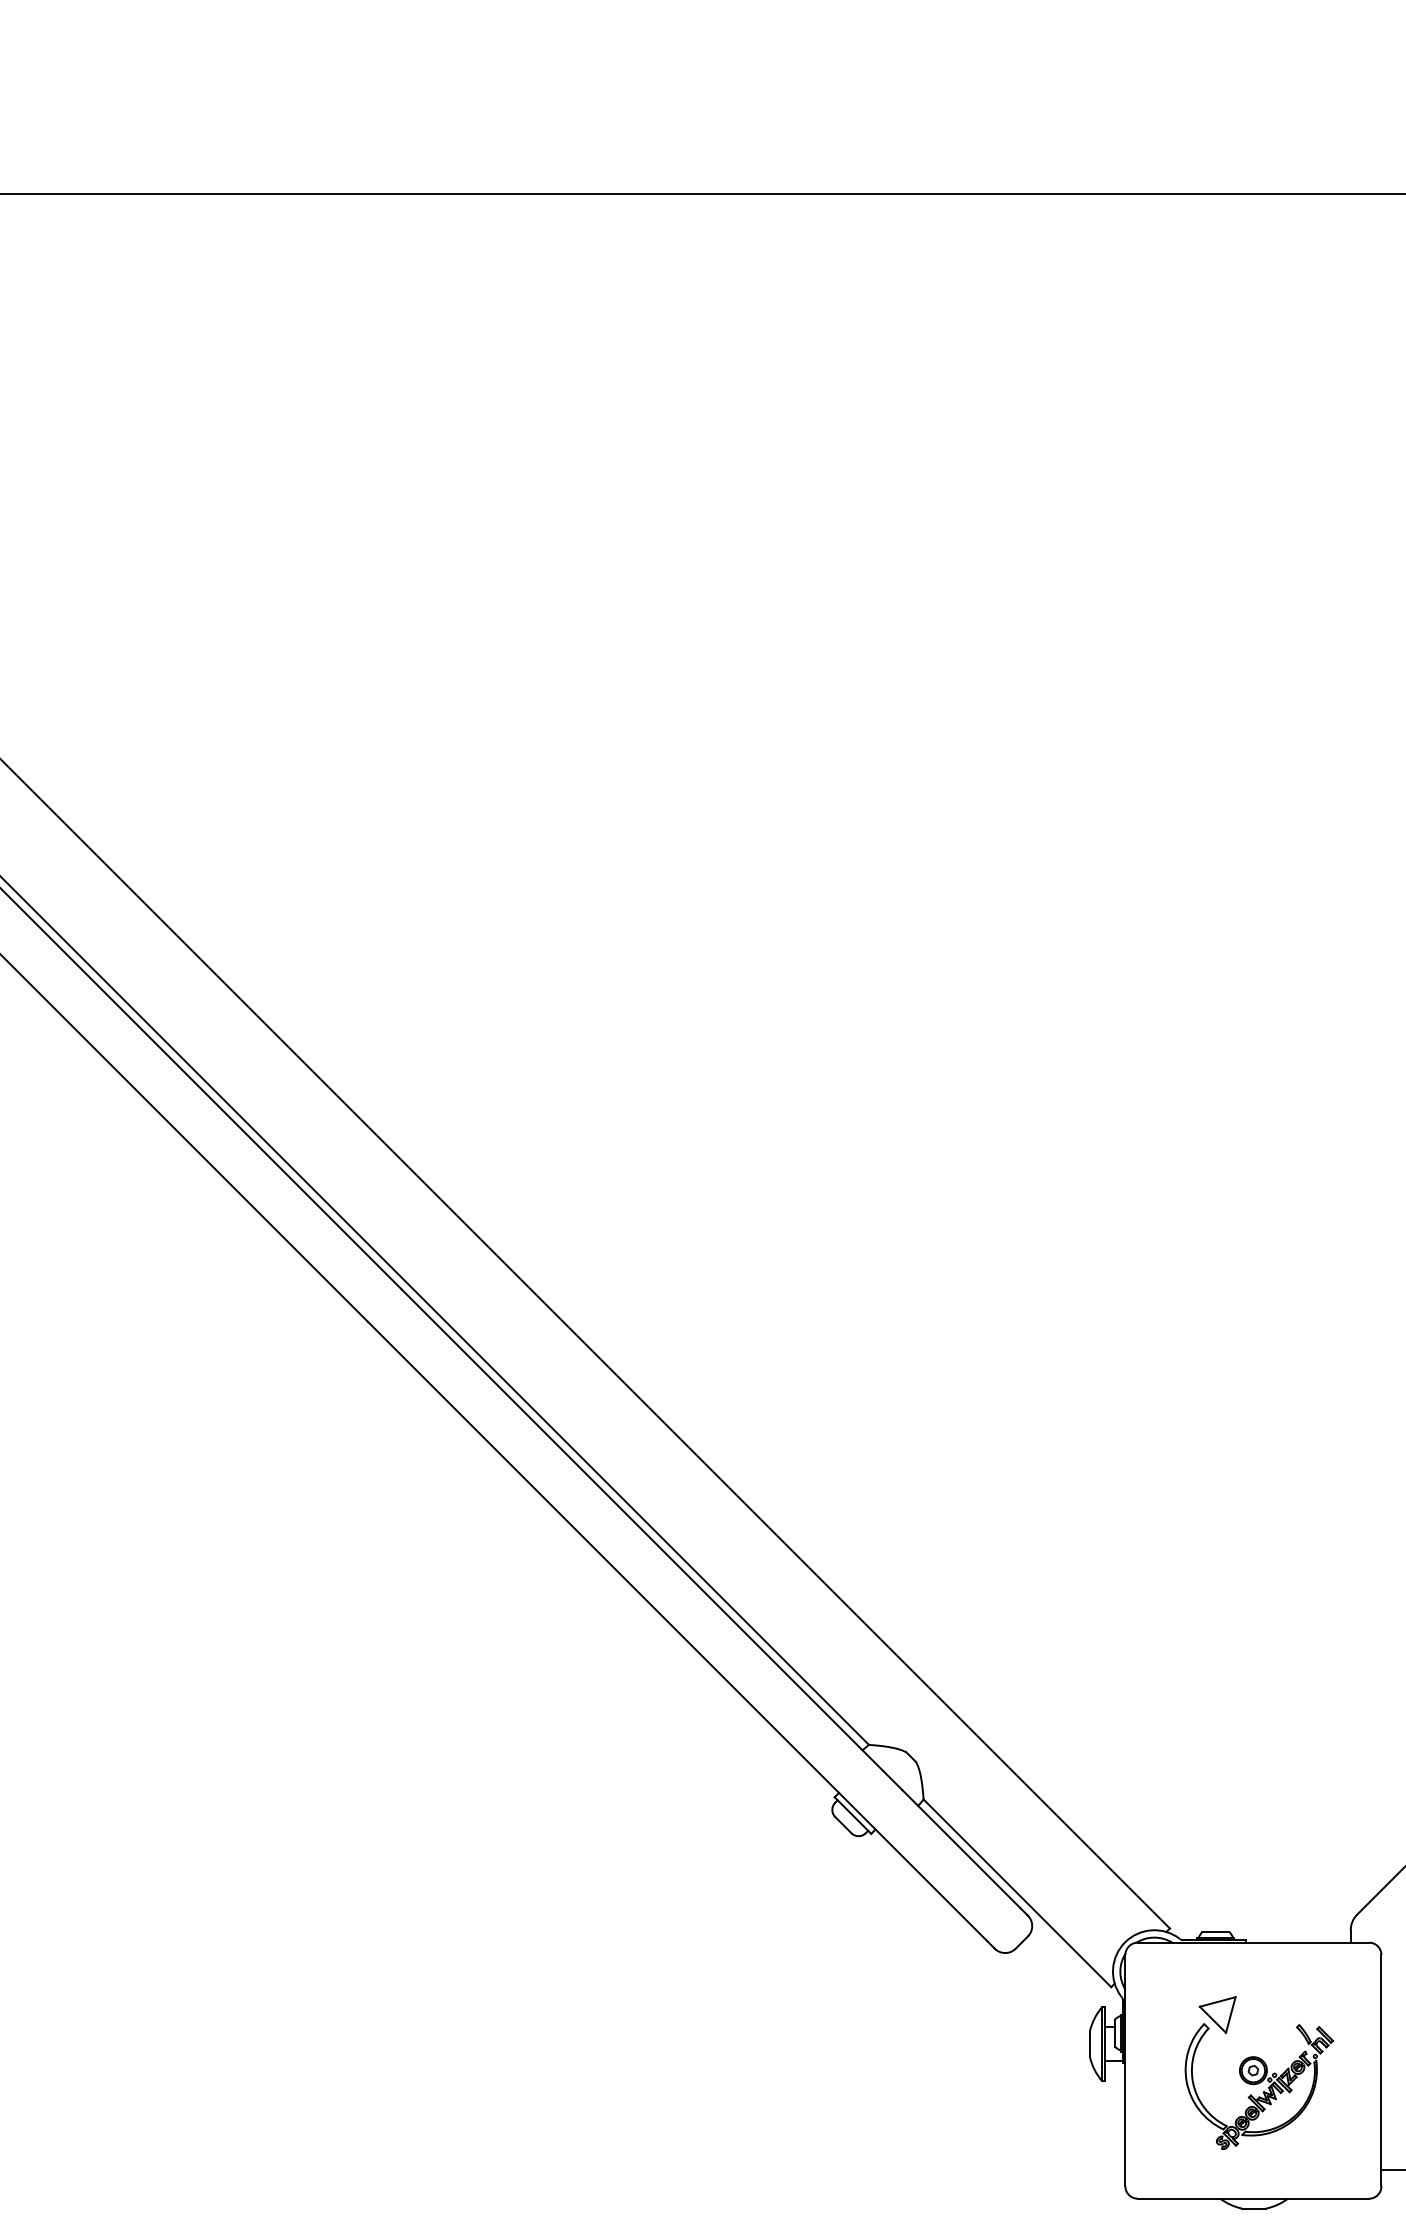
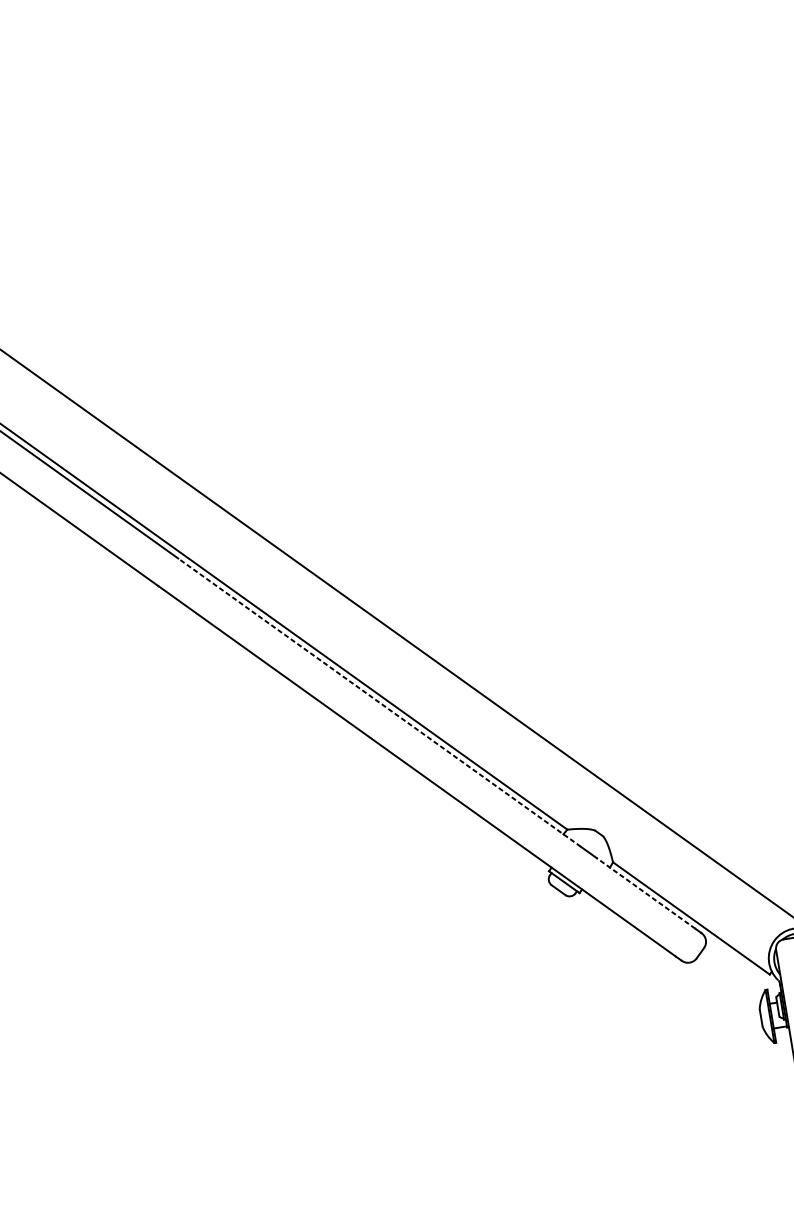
line: (642, 1530) -> (379, 702), solid -> dashed
line: (961, 1848) -> (646, 892), solid -> dashed

